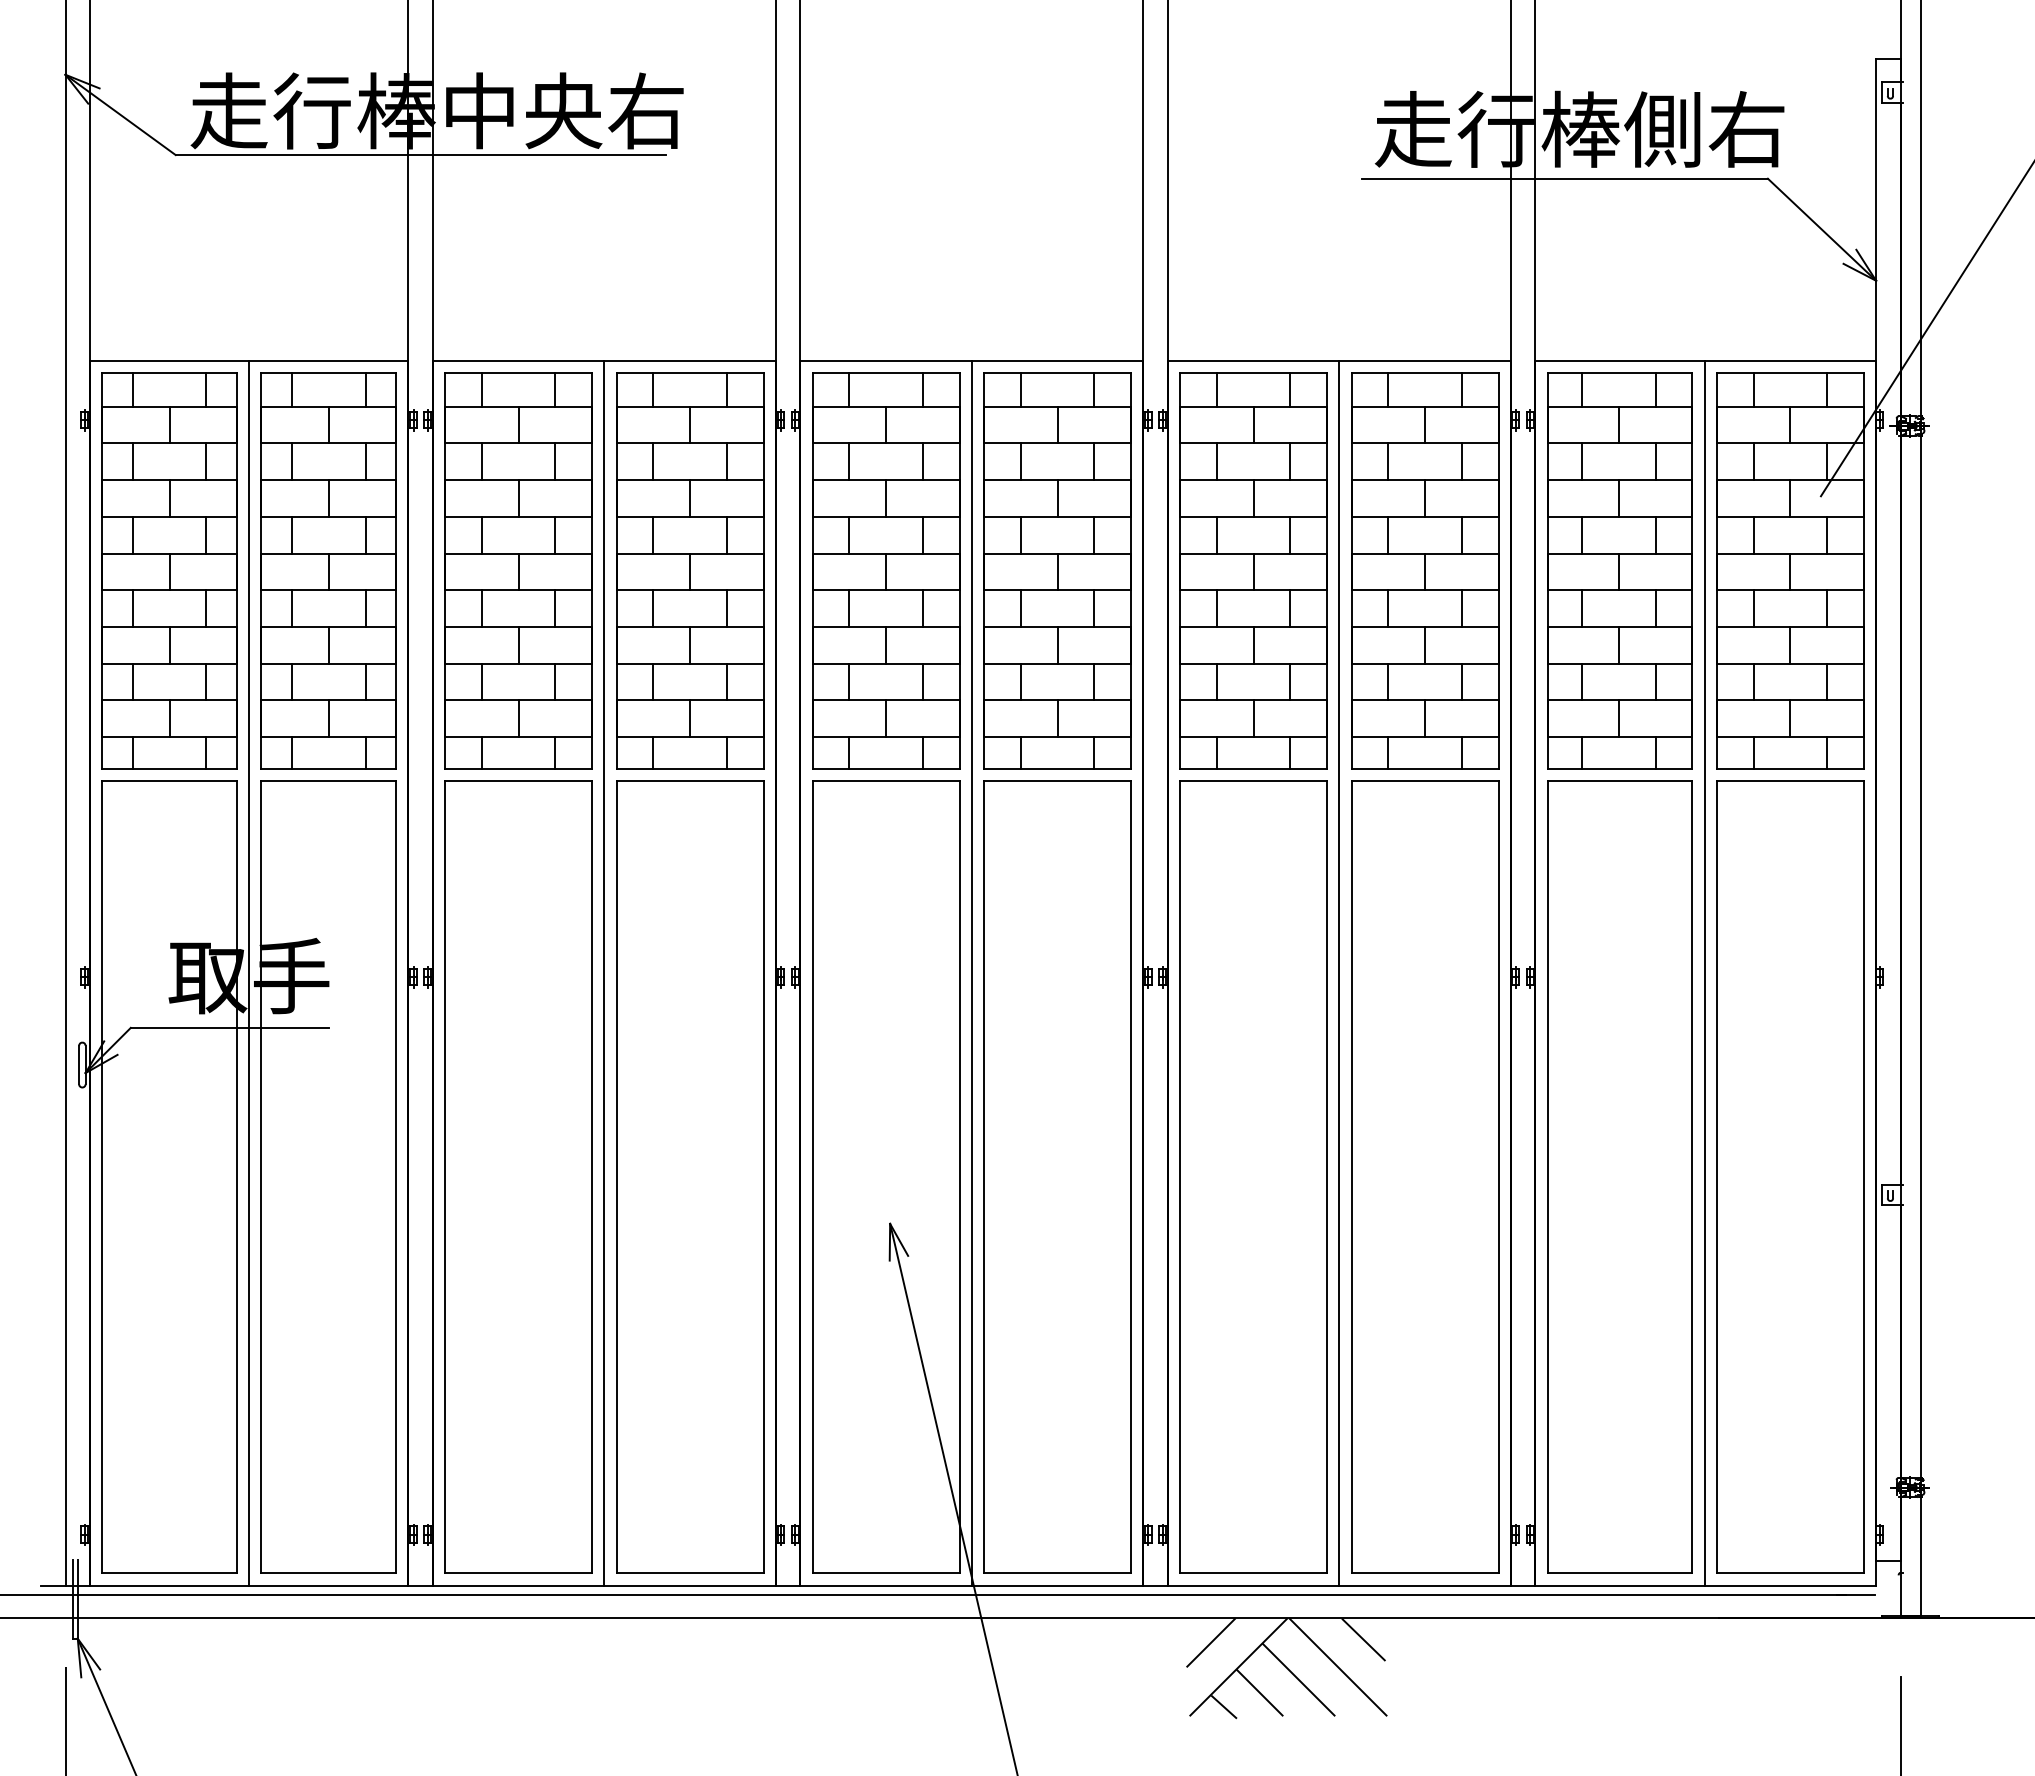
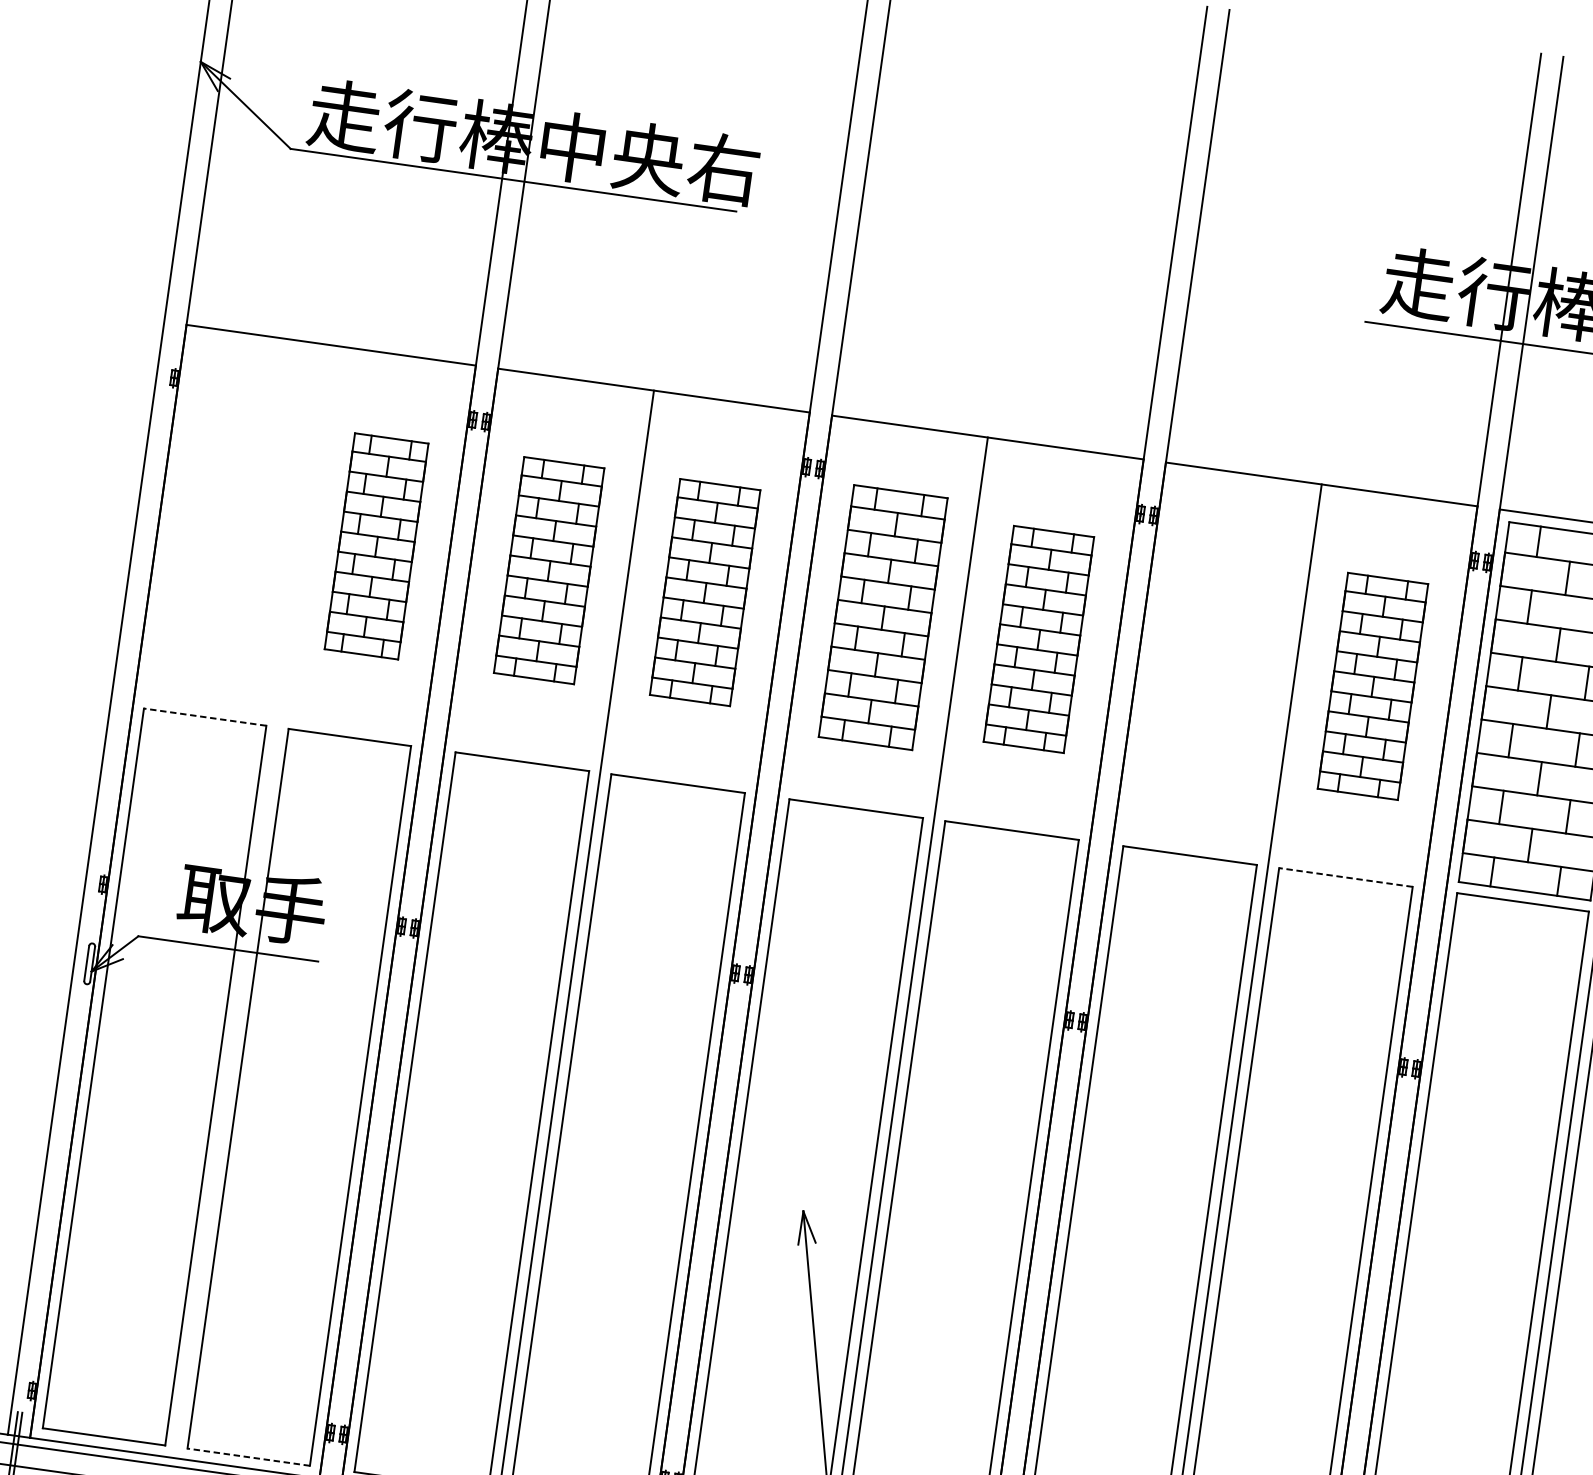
part: (169, 570) -> (232, 525), removed
part: (328, 570) -> (376, 545), size x0.6
part: (518, 570) -> (549, 570), size x0.6
part: (690, 570) -> (705, 592), size x0.6
part: (886, 570) -> (883, 617), size x0.7
part: (1057, 570) -> (1038, 639), size x0.6
part: (1253, 570) -> (1217, 664), removed
part: (1425, 570) -> (1373, 686), size x0.6
line: (169, 781) -> (205, 717), solid -> dashed
line: (1424, 781) -> (1345, 877), solid -> dashed
line: (249, 972) -> (253, 901), removed
line: (328, 1573) -> (248, 1457), solid -> dashed

